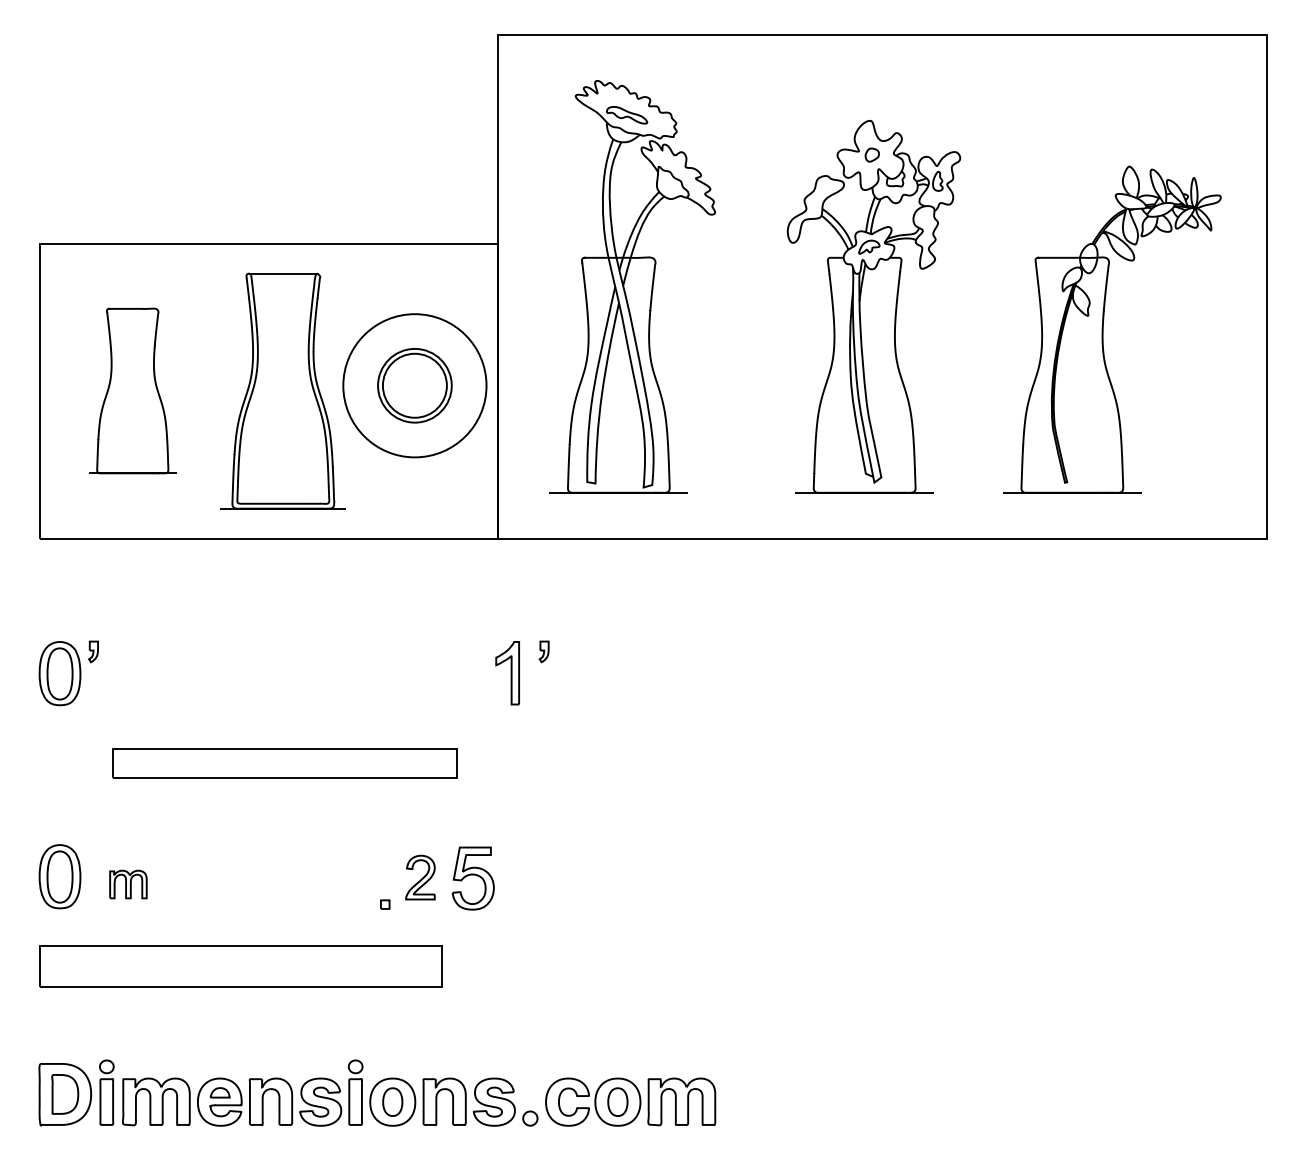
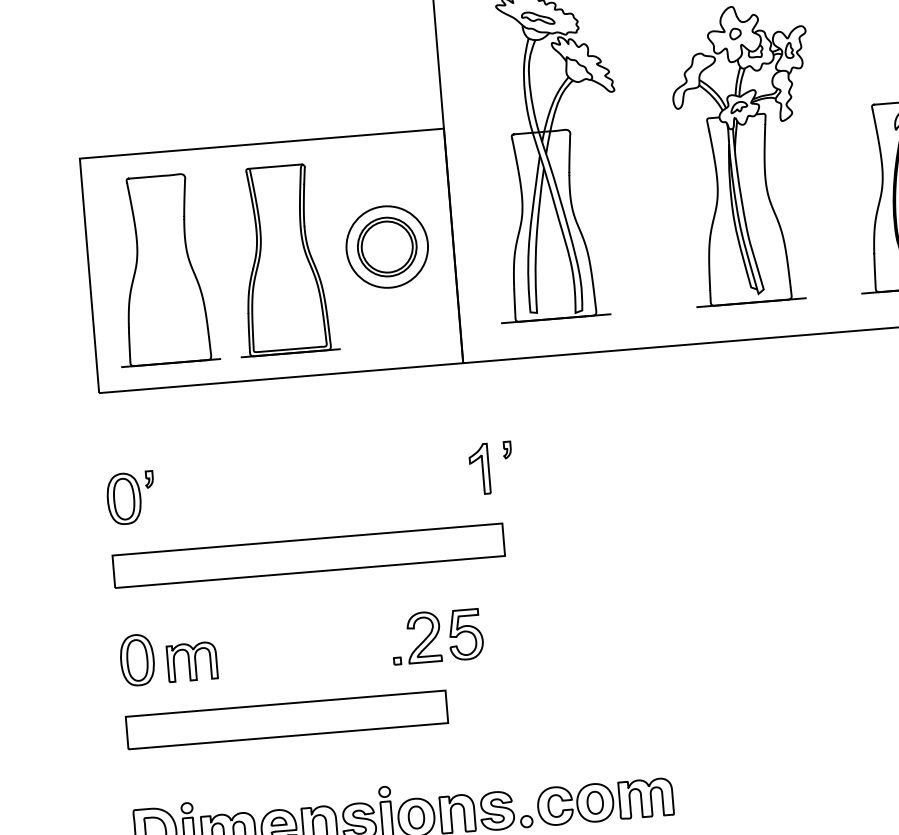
circle: (414, 385) -> (386, 246), size x0.71
part: (132, 390) -> (163, 269), size x1.43
part: (284, 763) -> (308, 555), size x1.43
part: (420, 877) -> (423, 637), size x1.43
part: (128, 884) -> (192, 661), size x1.67

